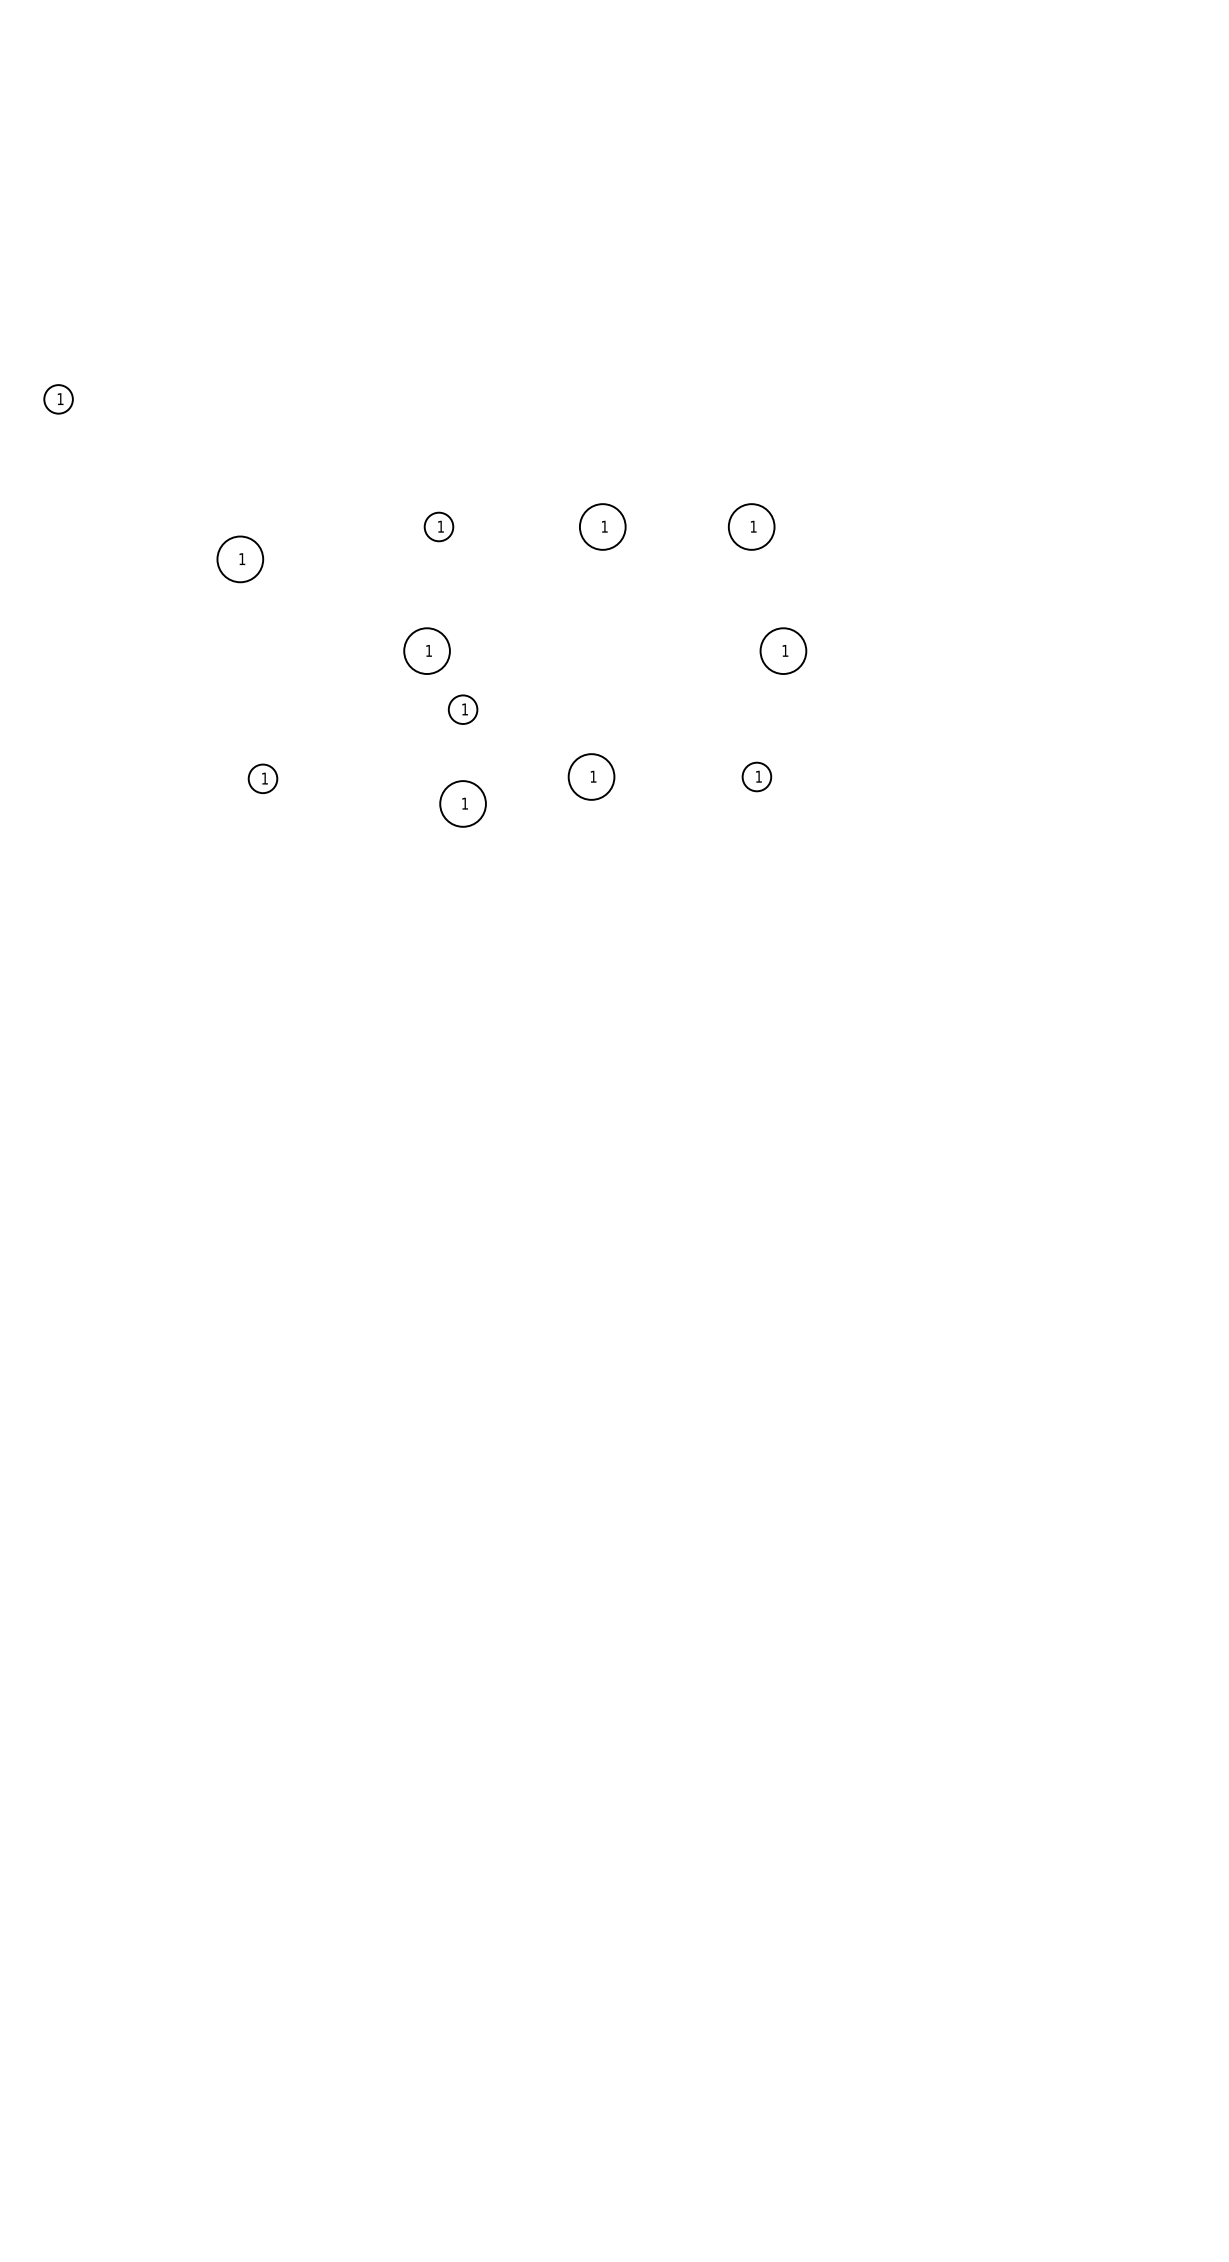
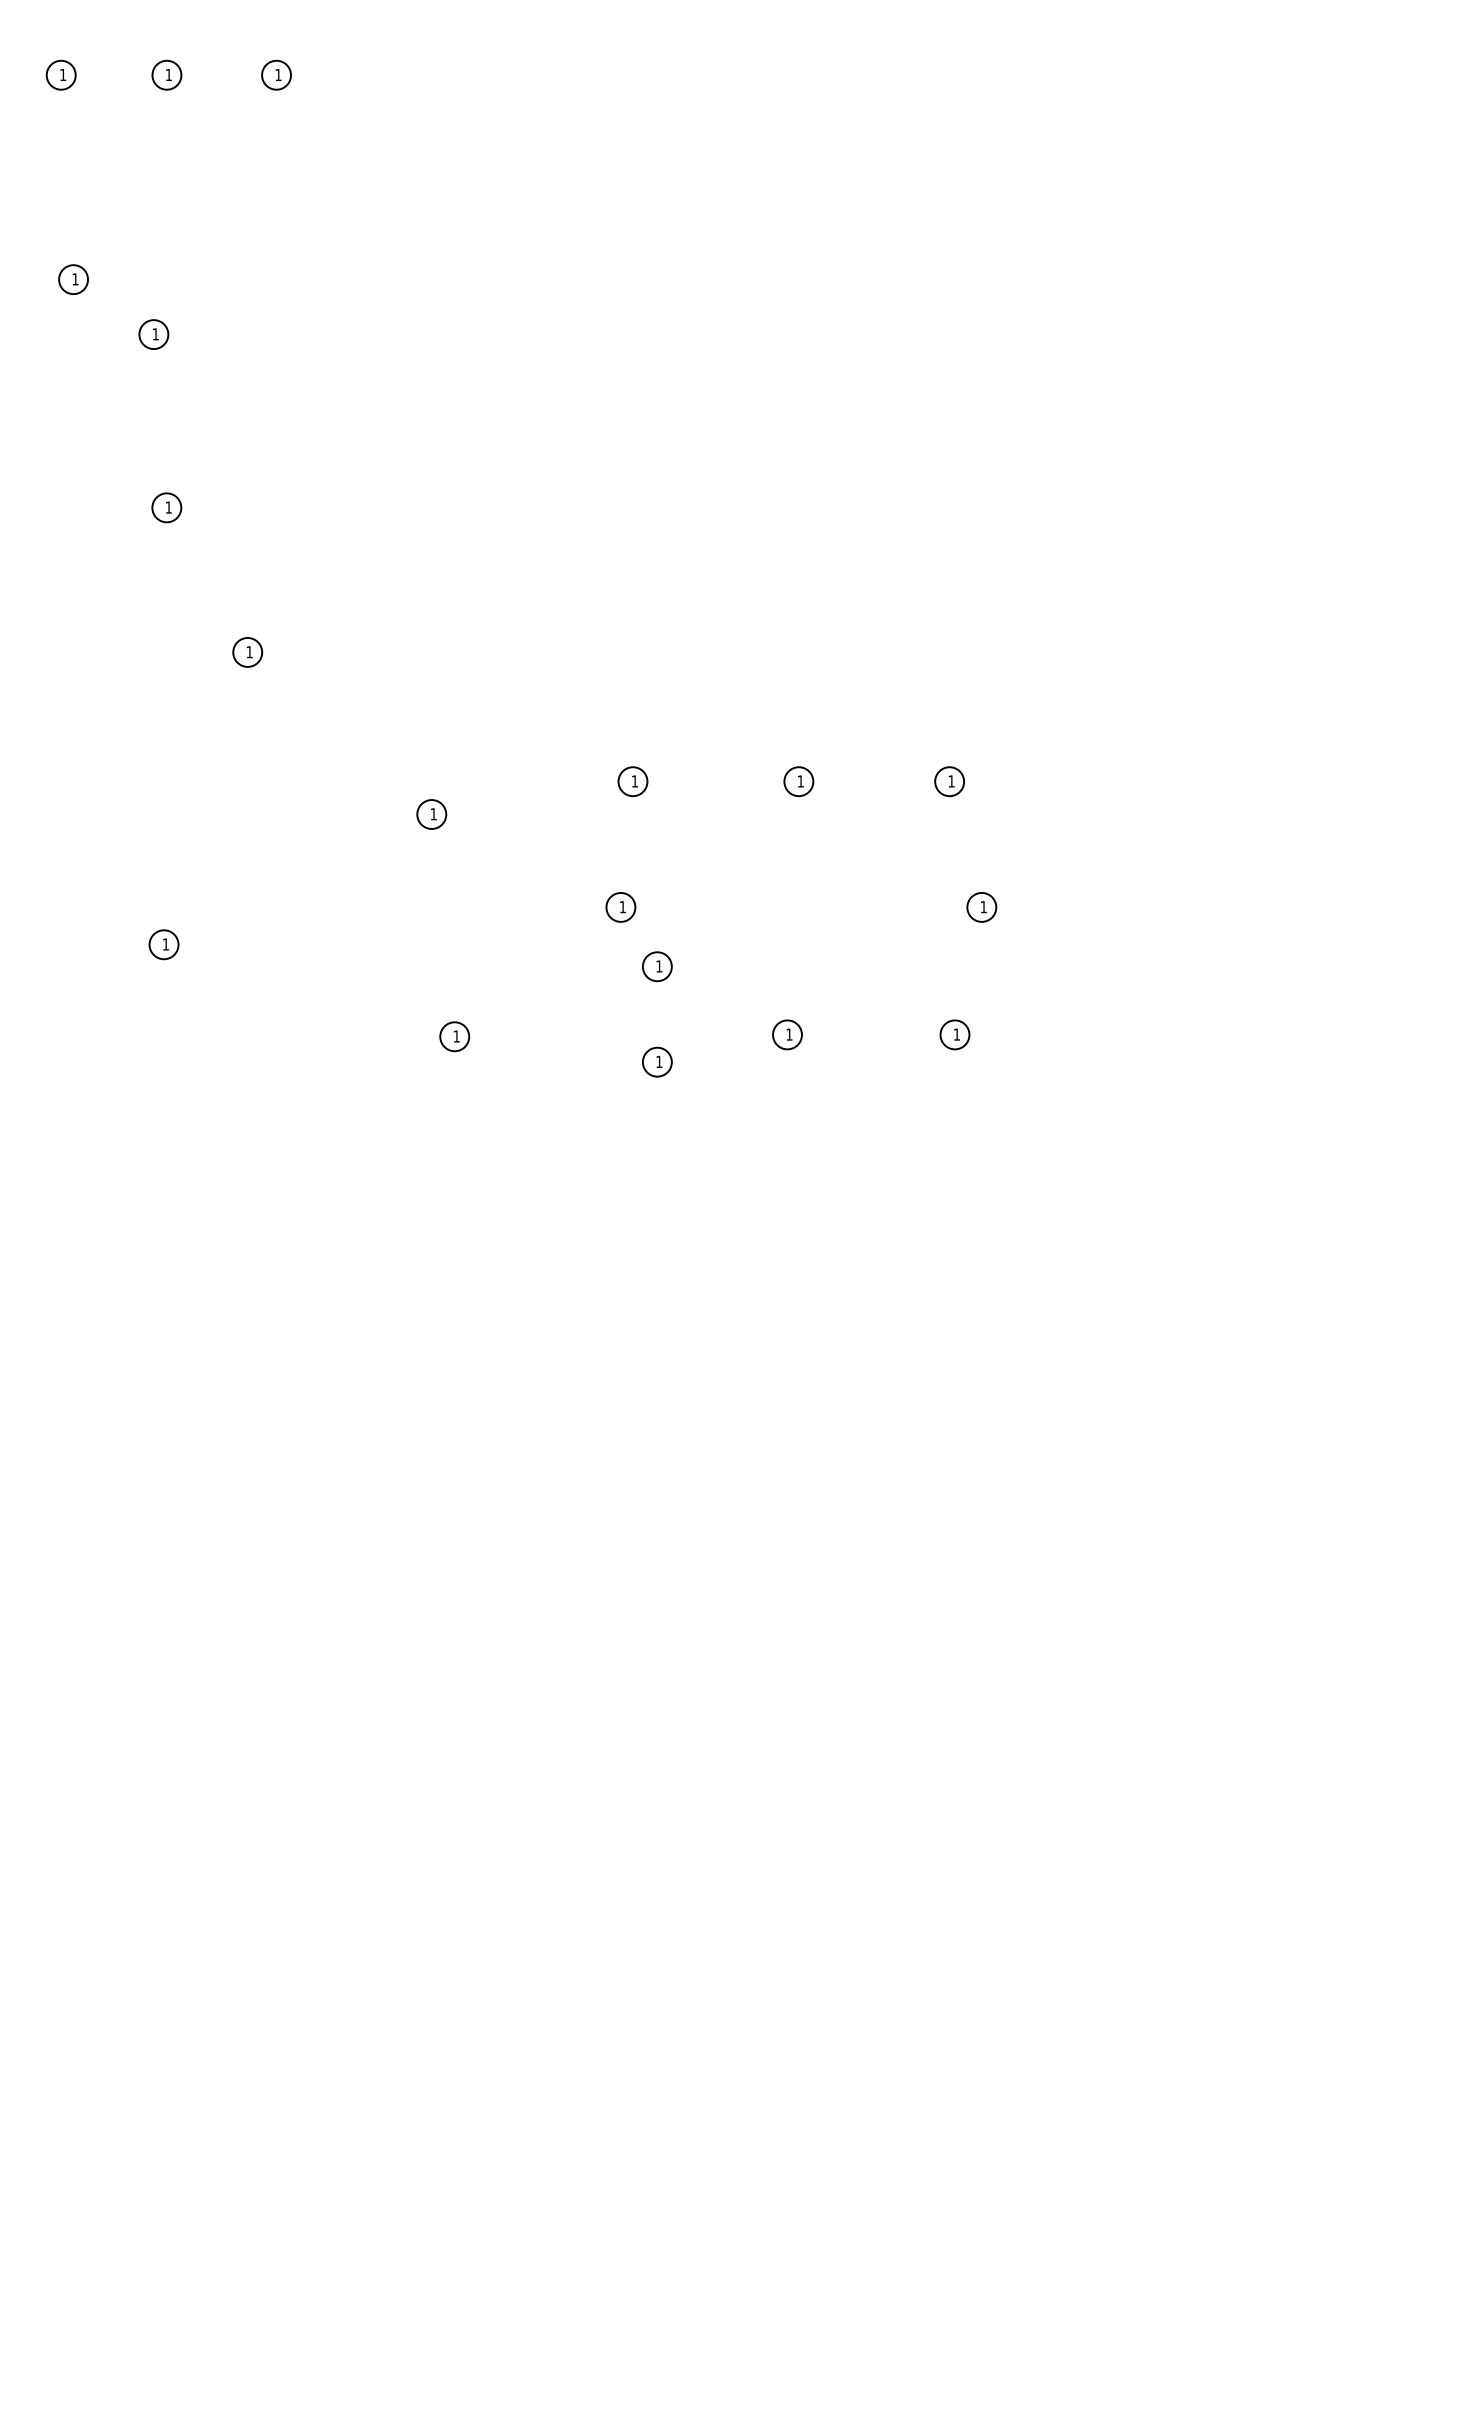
circle: (602, 526) -> (798, 781), size x0.62
circle: (751, 526) -> (949, 781), size x0.62
circle: (240, 559) -> (431, 814), size x0.62
circle: (426, 650) -> (620, 906), size x0.62
circle: (783, 650) -> (981, 906), size x0.62
circle: (591, 776) -> (787, 1034), size x0.62
circle: (462, 803) -> (656, 1061), size x0.62

